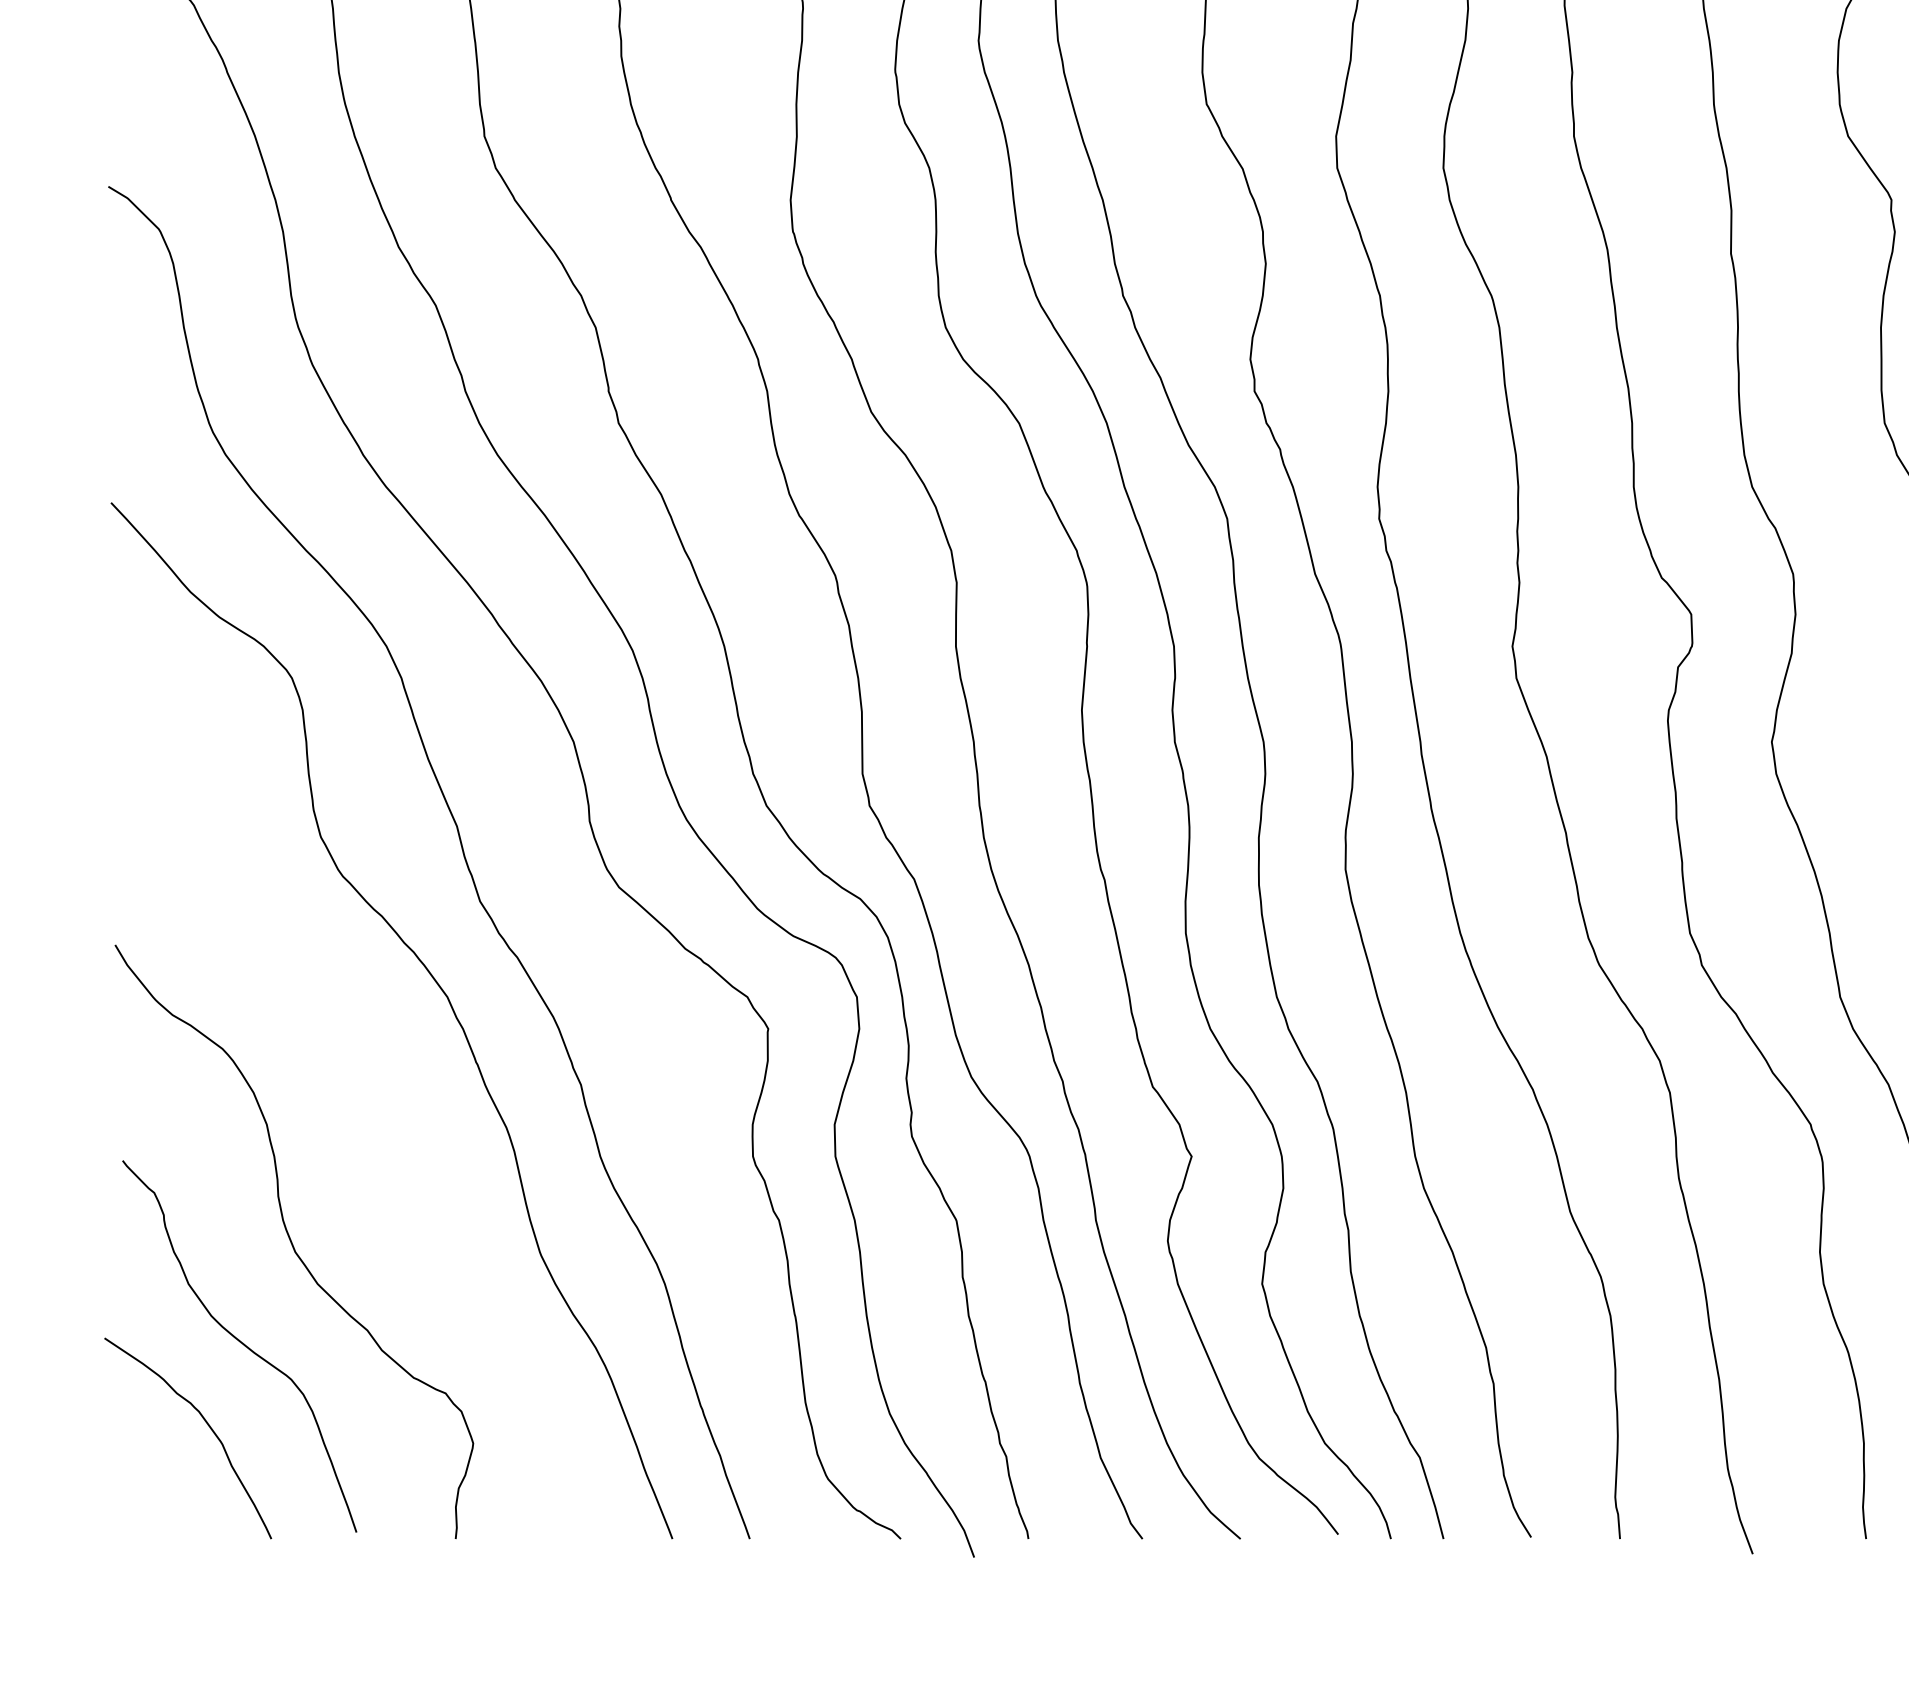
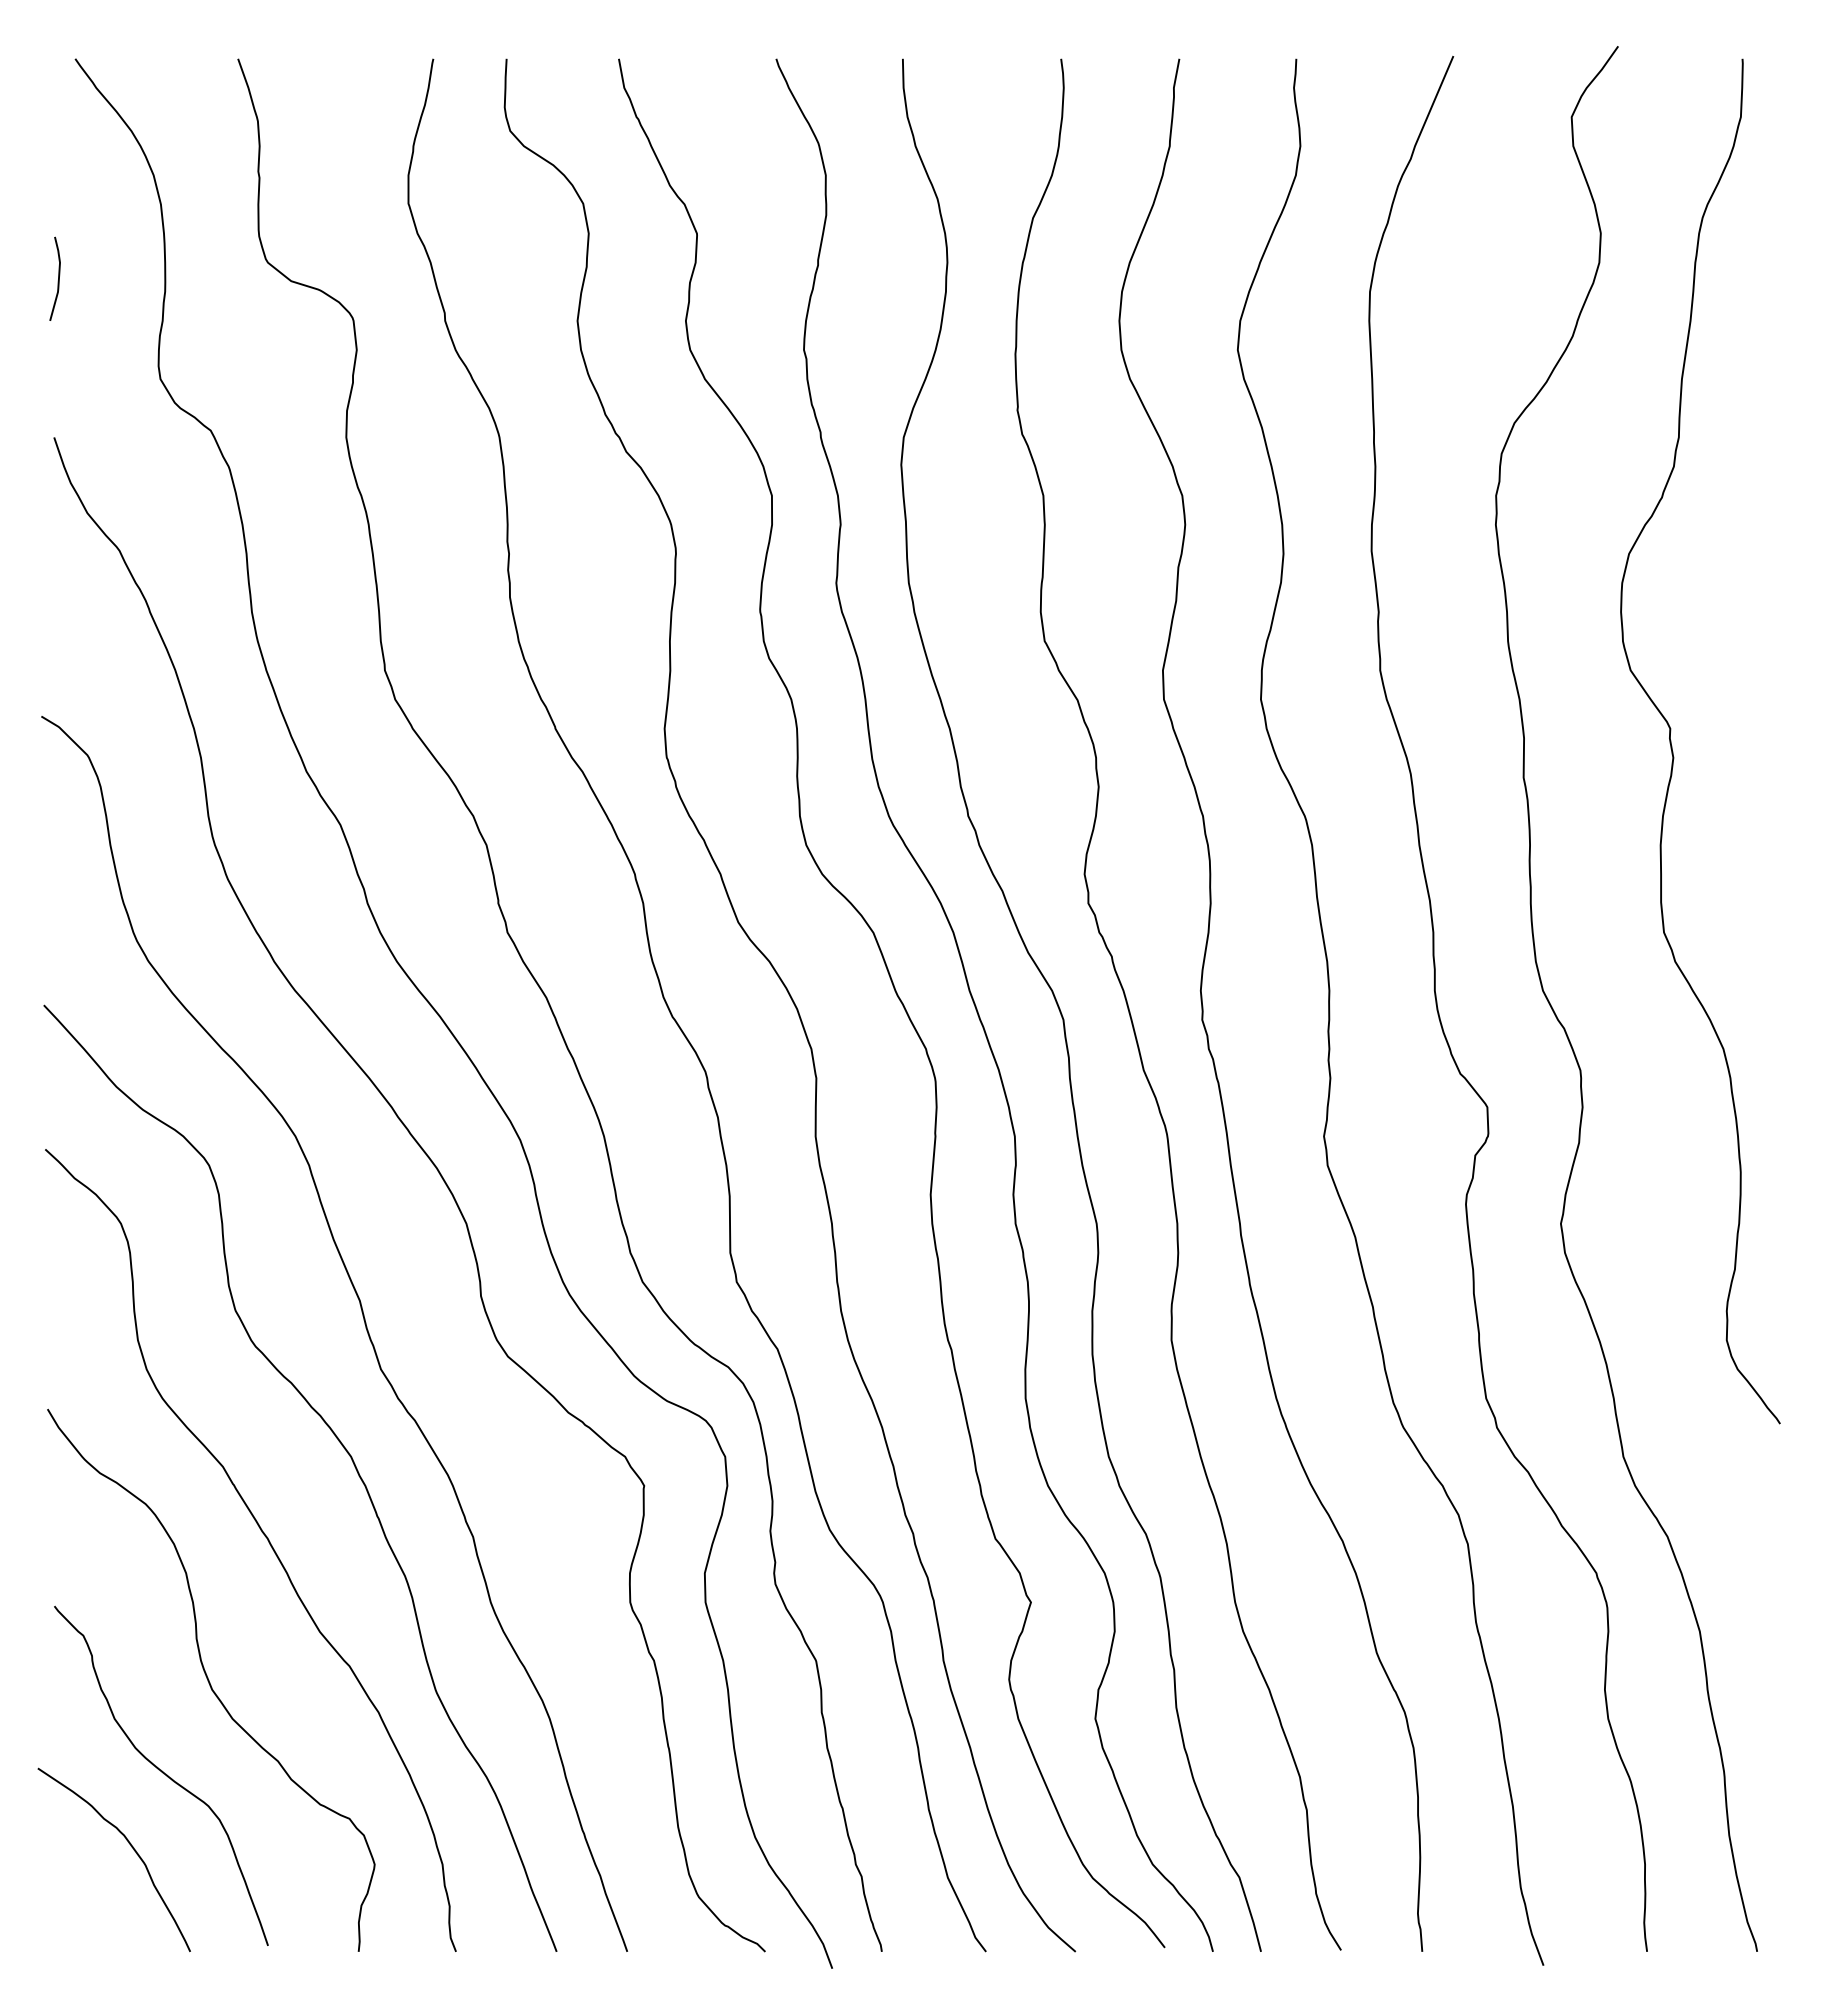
curve: (356, 1090) -> (268, 1542), added

